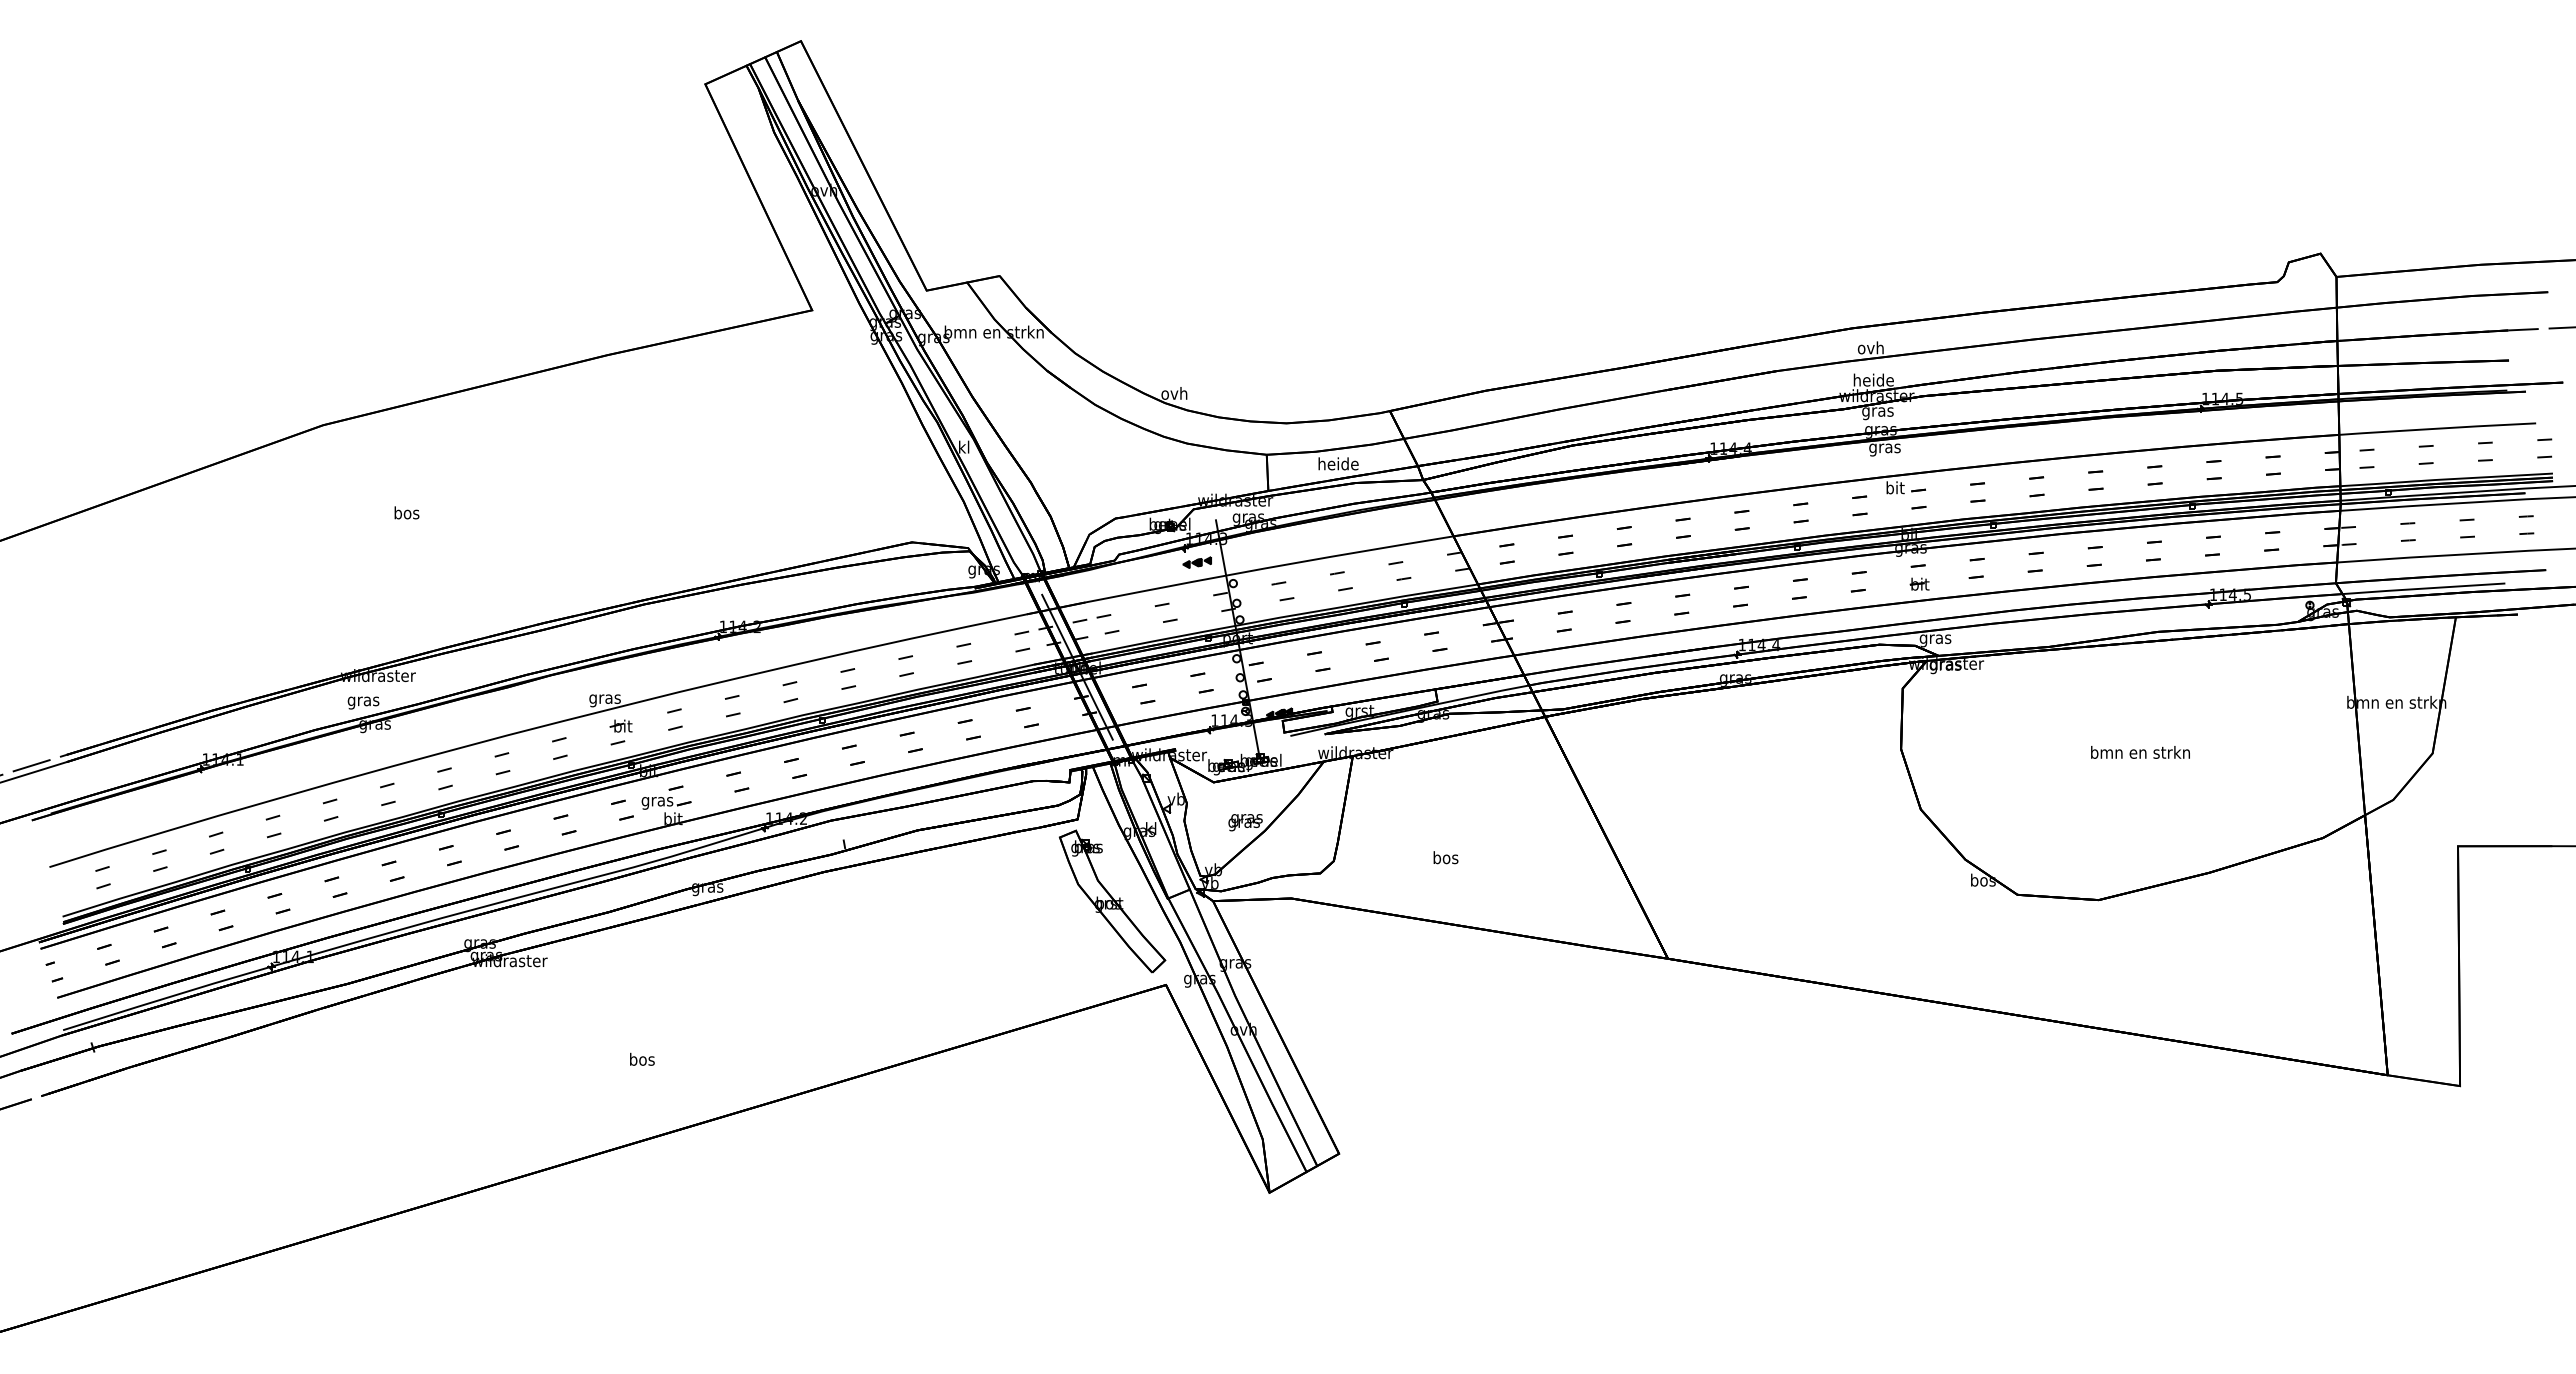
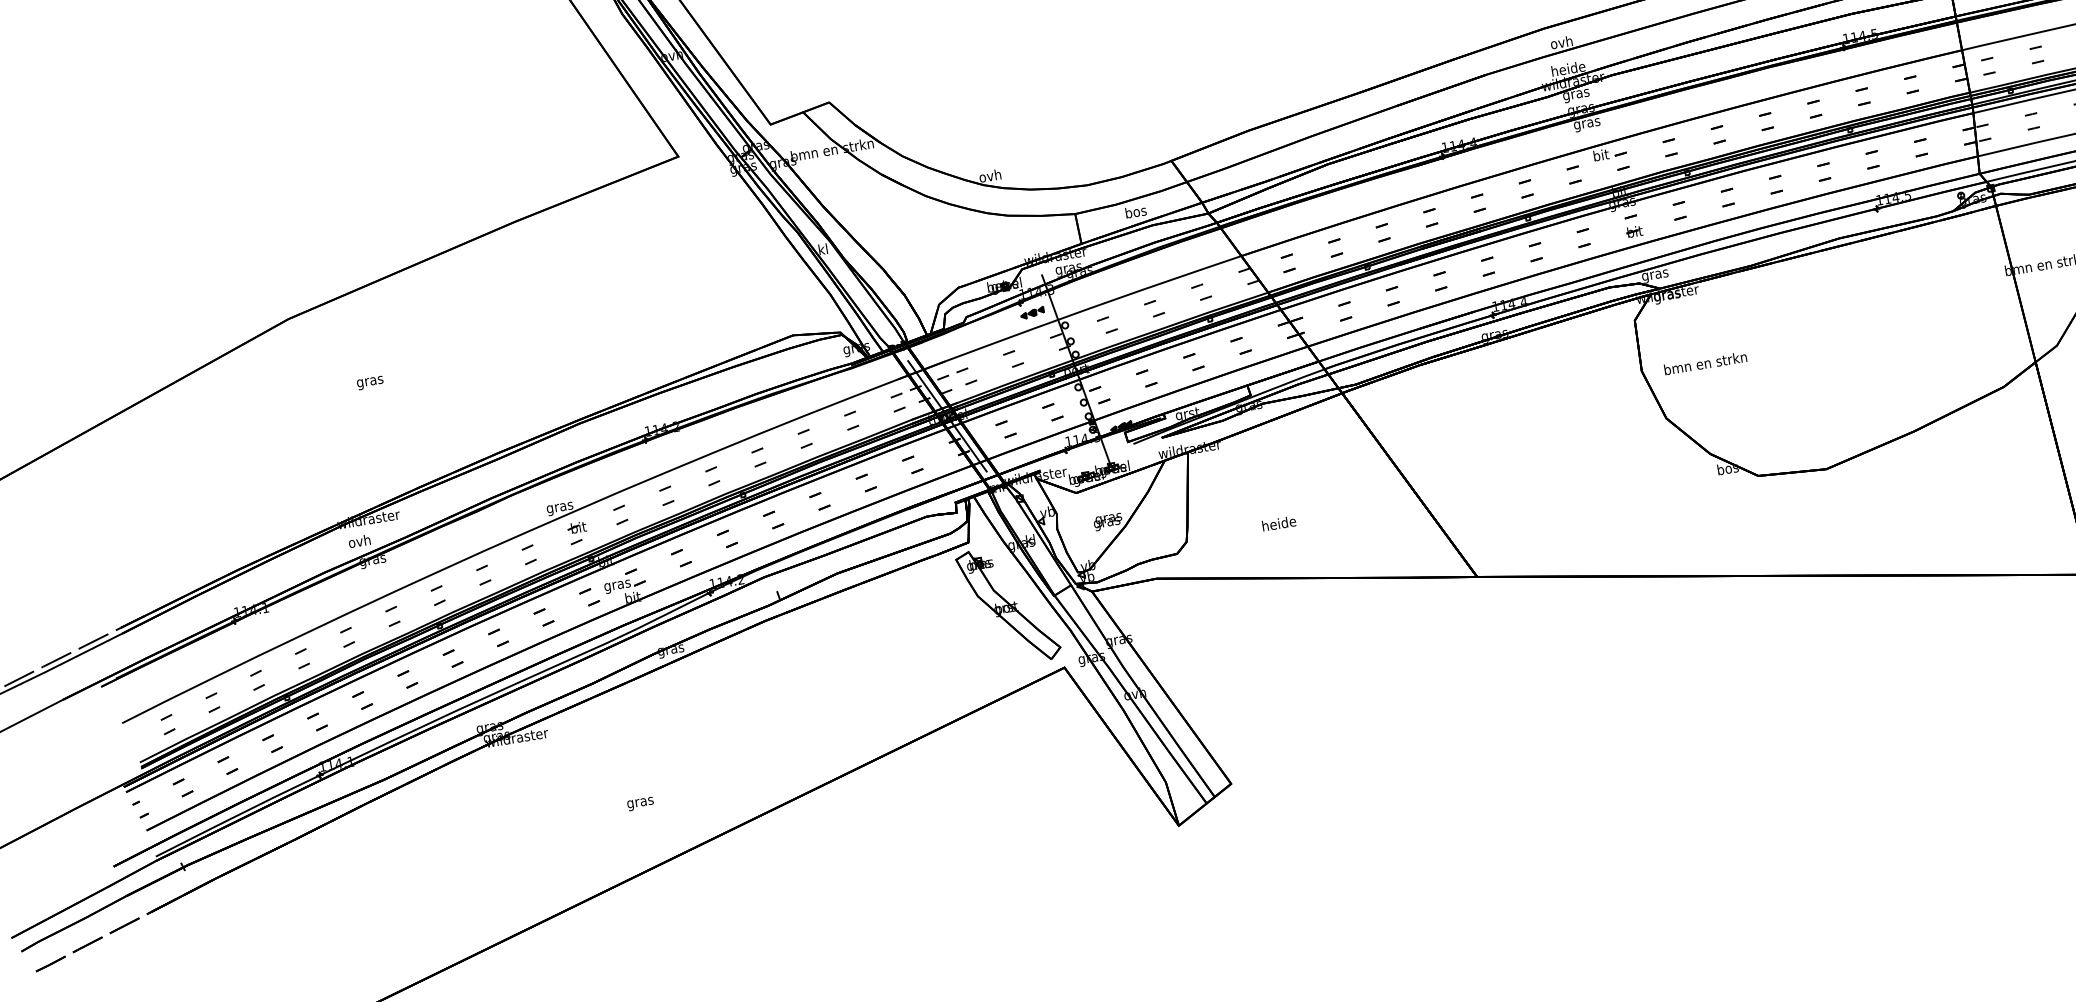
text: (1338, 463) -> (1135, 211), heide -> bos
text: (406, 514) -> (369, 381), bos -> gras
text: (363, 701) -> (359, 542), gras -> ovh
text: (2140, 752) -> (1705, 363), moved
text: (1446, 857) -> (1279, 523), bos -> heide
text: (641, 1060) -> (639, 802), bos -> gras

